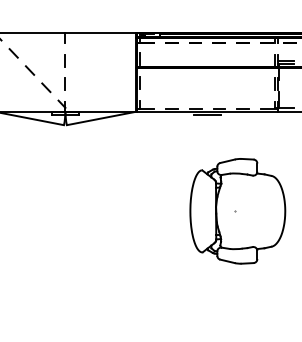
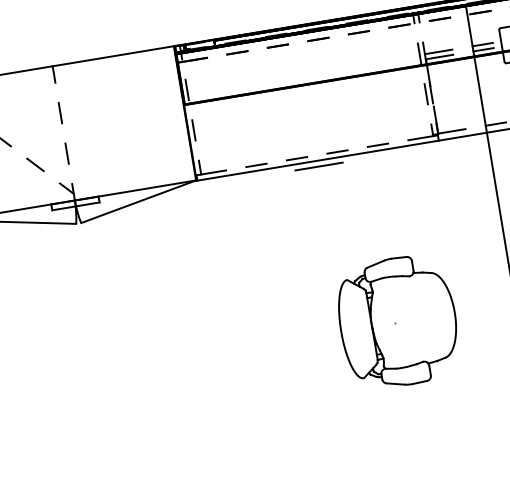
part: (237, 211) -> (397, 322), size x0.7

